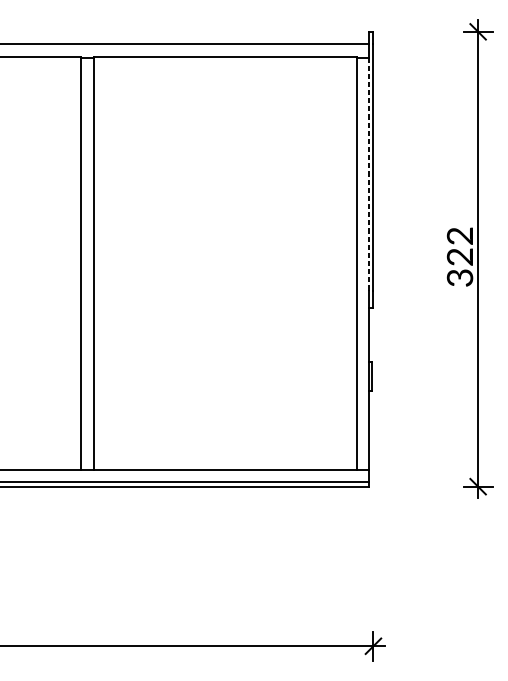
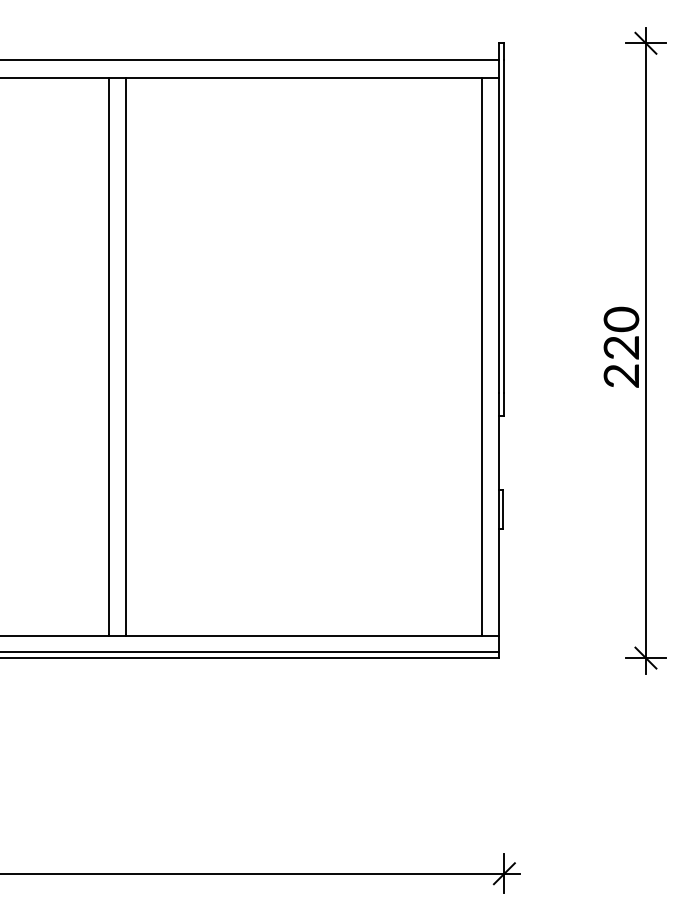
line: (369, 174) -> (498, 235), dashed -> solid
text: (460, 256) -> (621, 346), 322 -> 220

